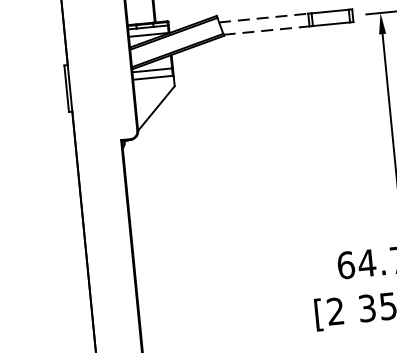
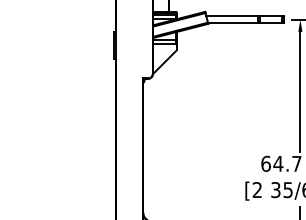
line: (263, 17) -> (232, 15), dashed -> solid
line: (266, 31) -> (233, 23), dashed -> solid

